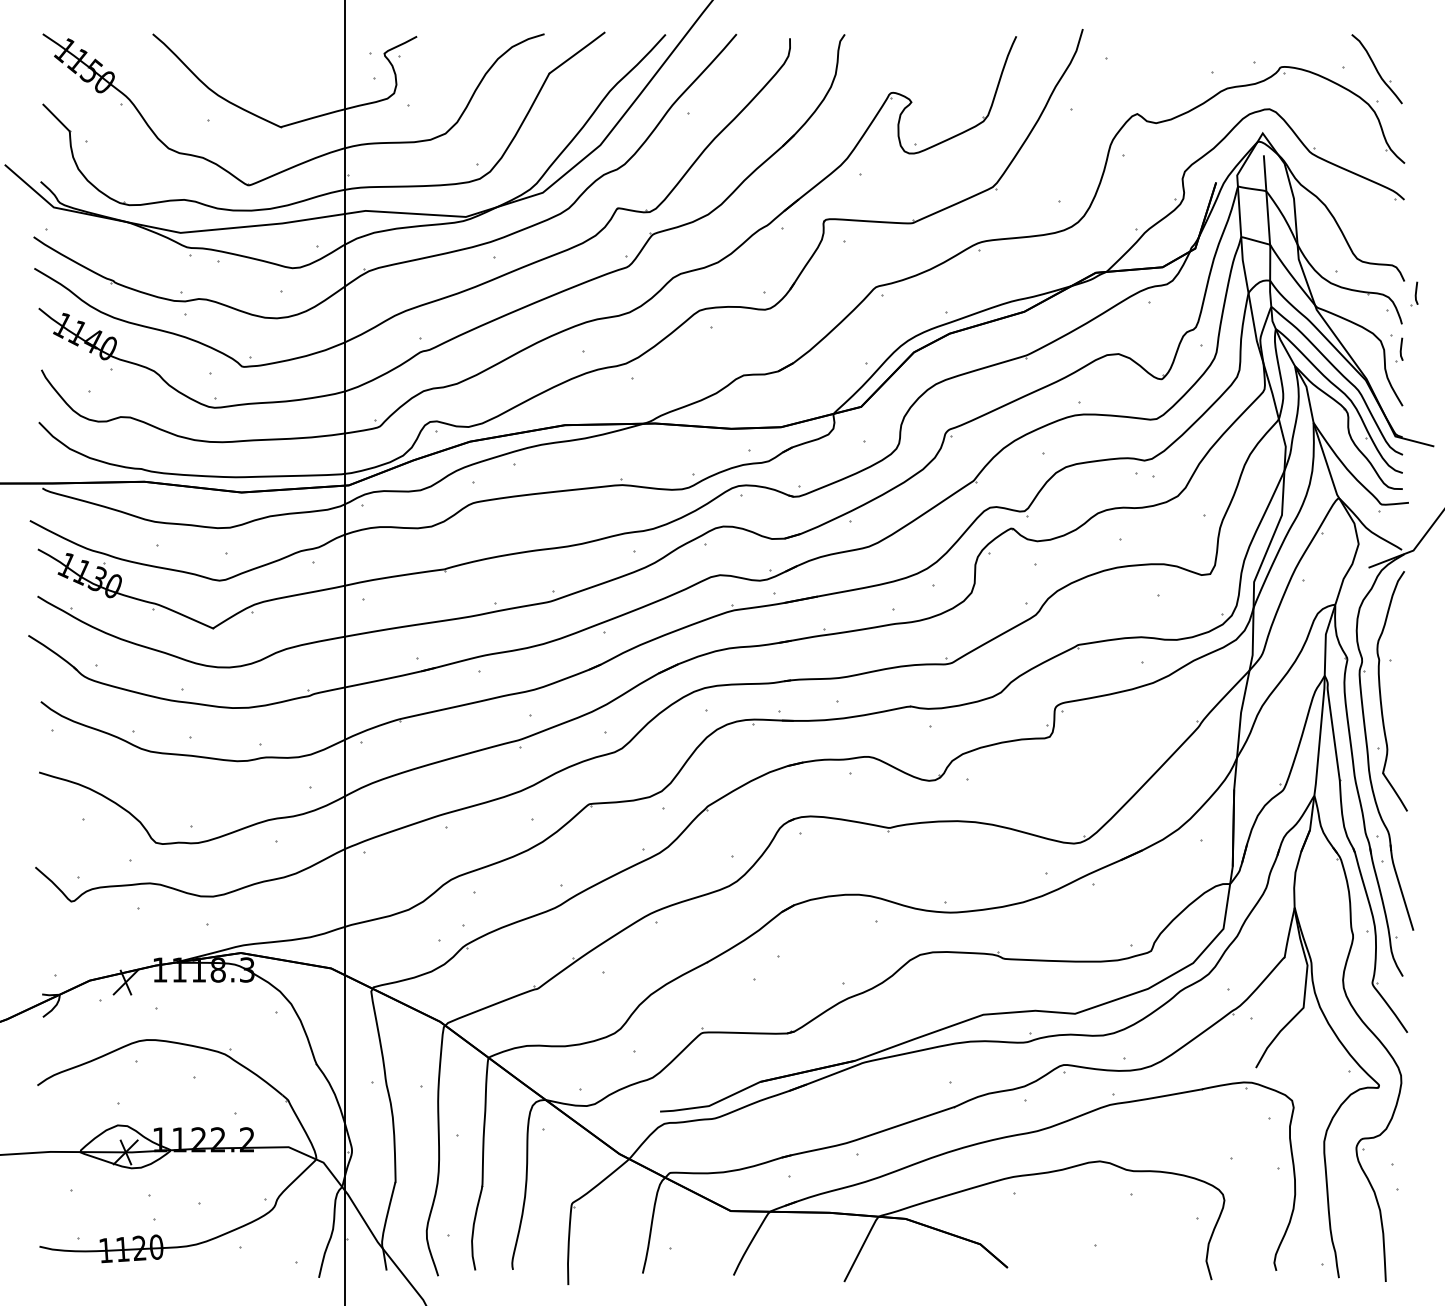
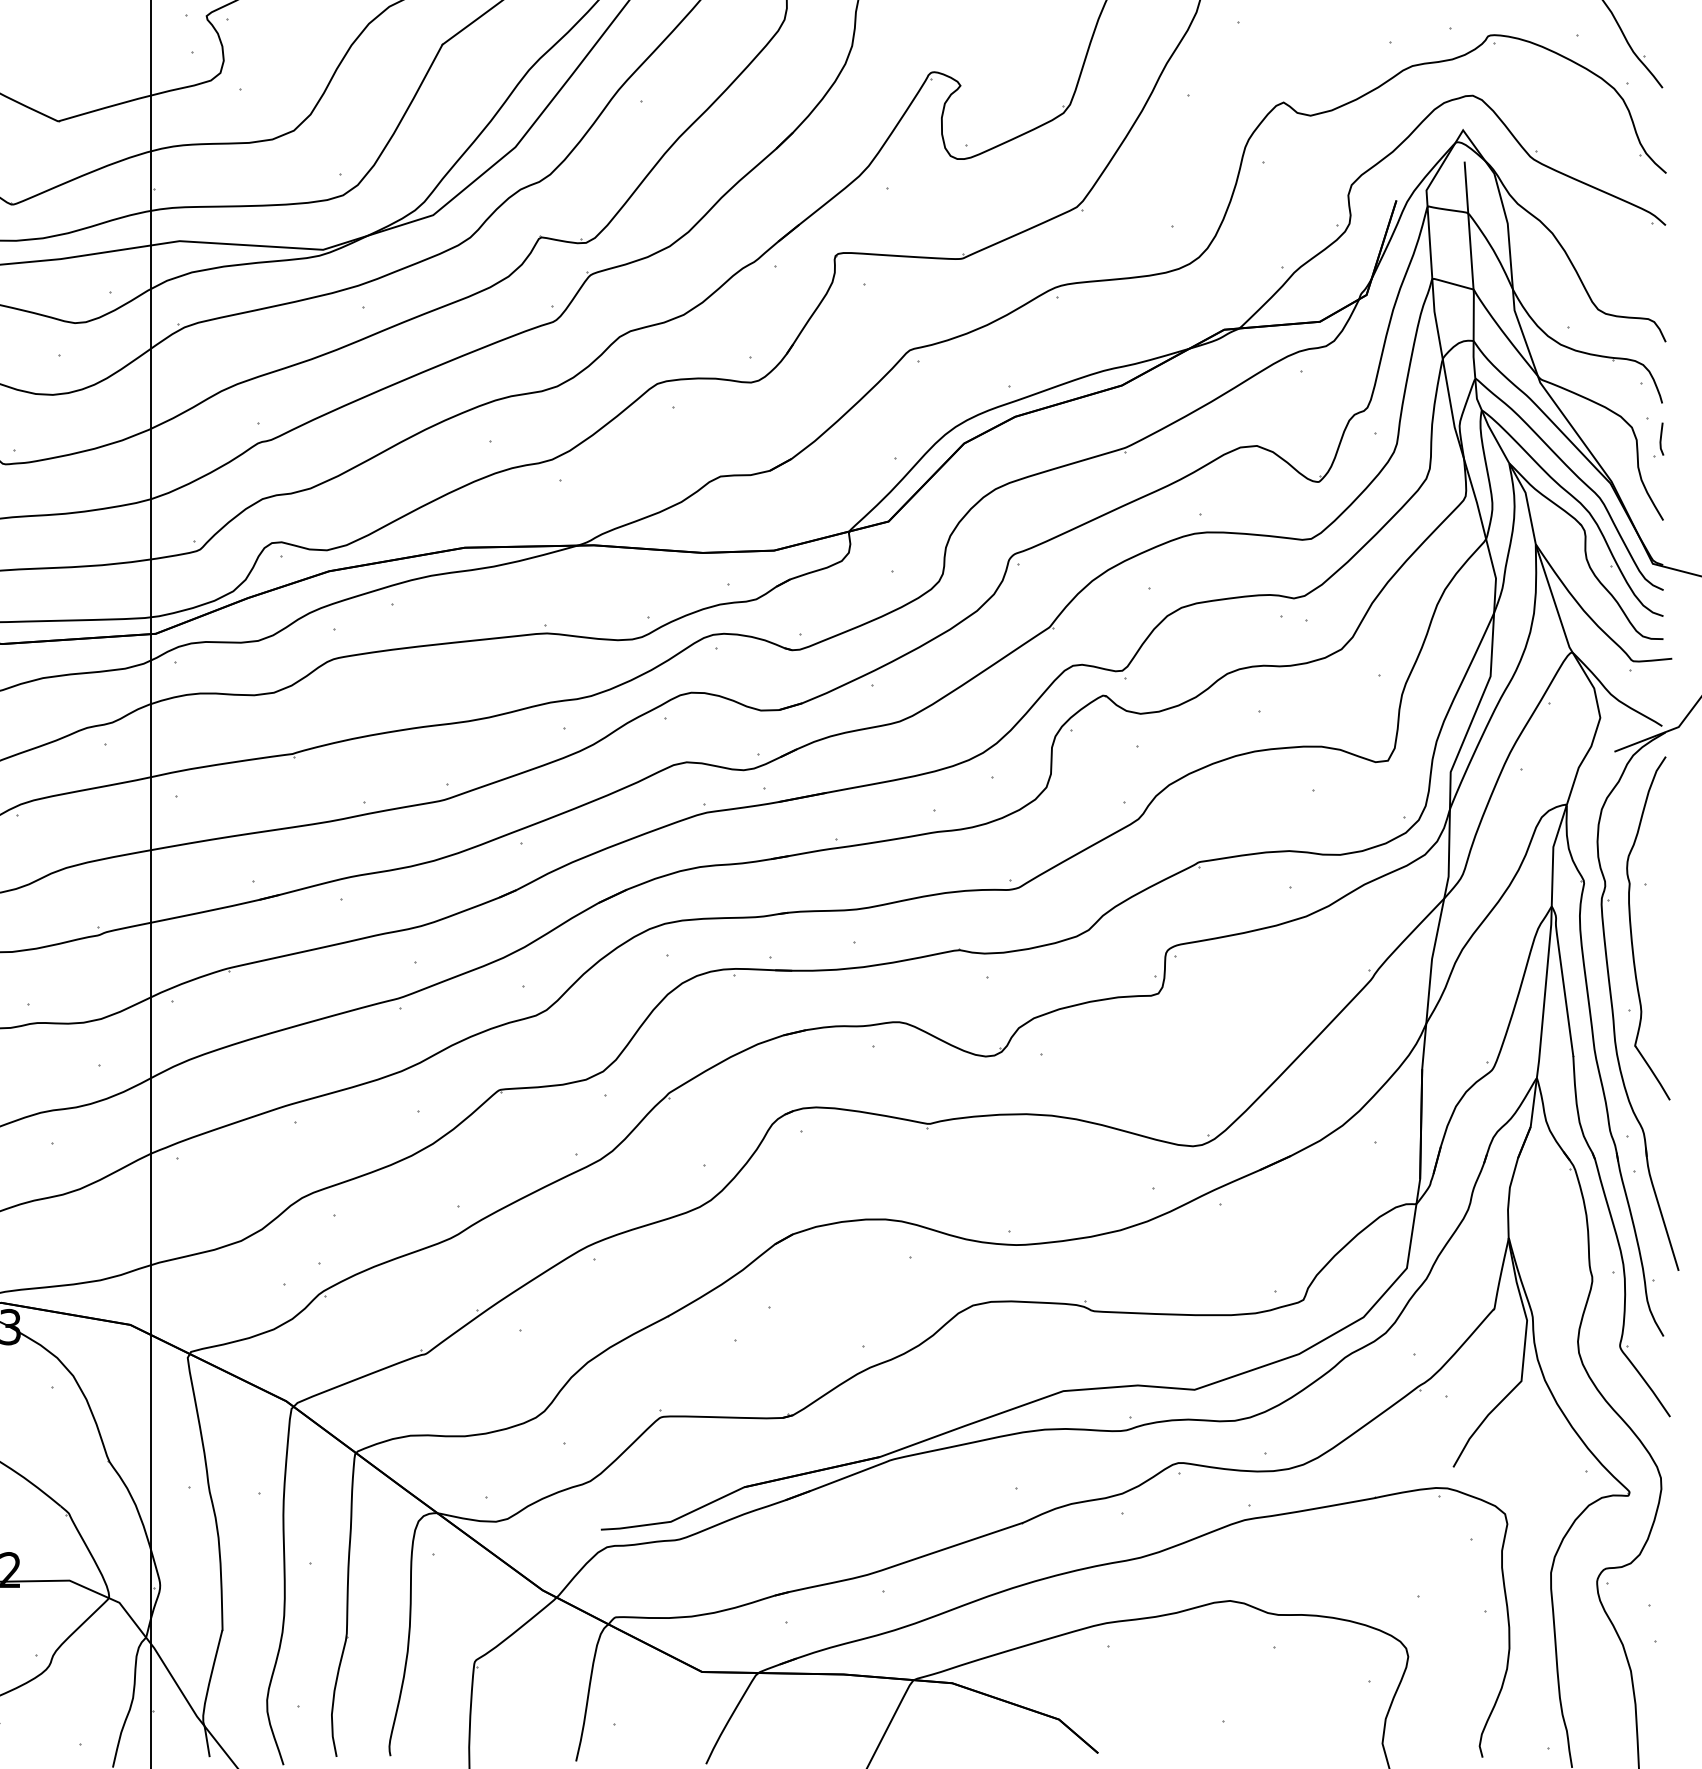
part: (1414, 293) -> (1680, 359), removed

